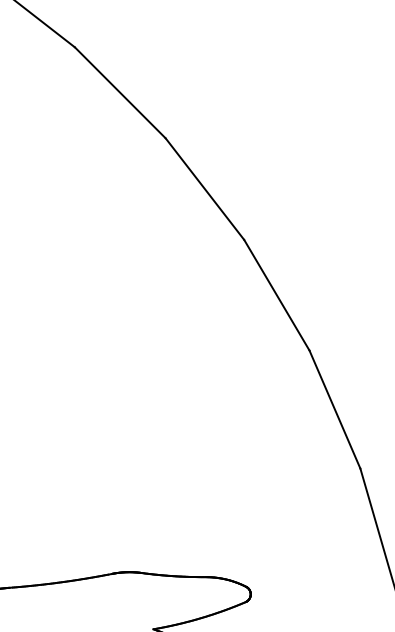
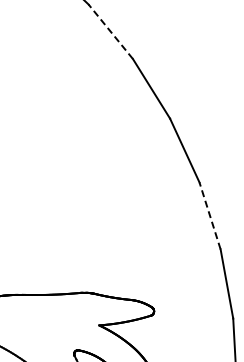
line: (119, 92) -> (110, 31), solid -> dashed
line: (333, 408) -> (209, 215), solid -> dashed

